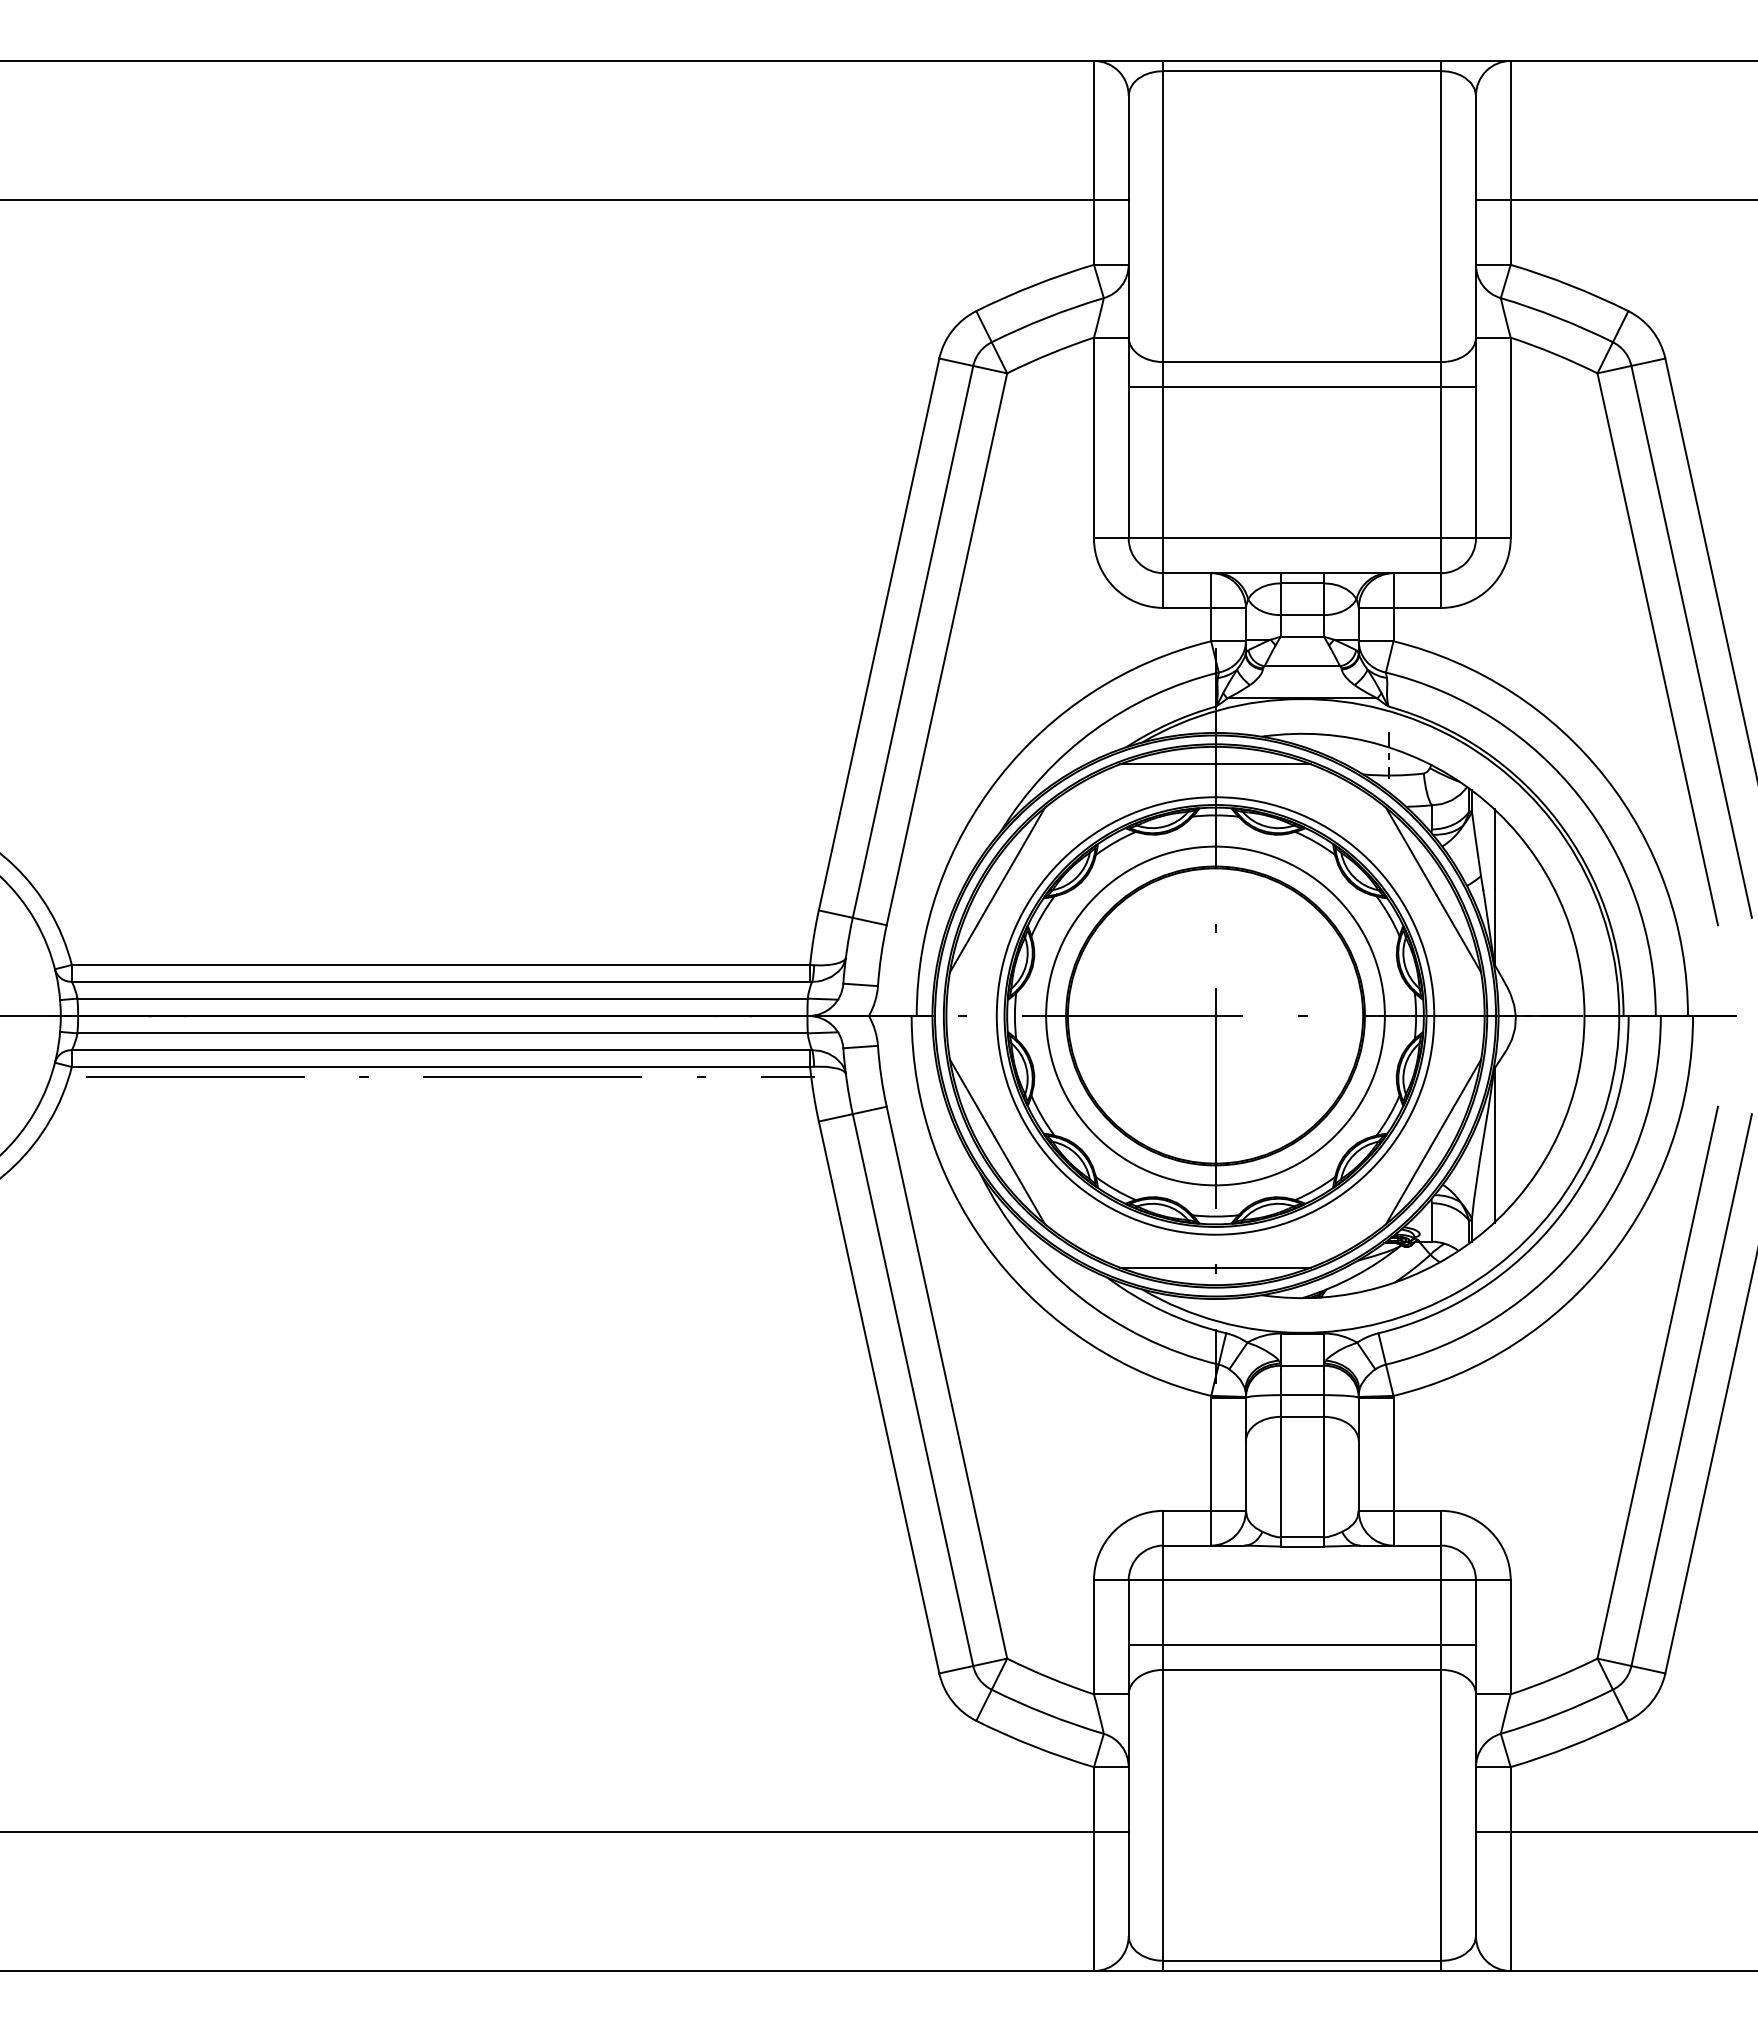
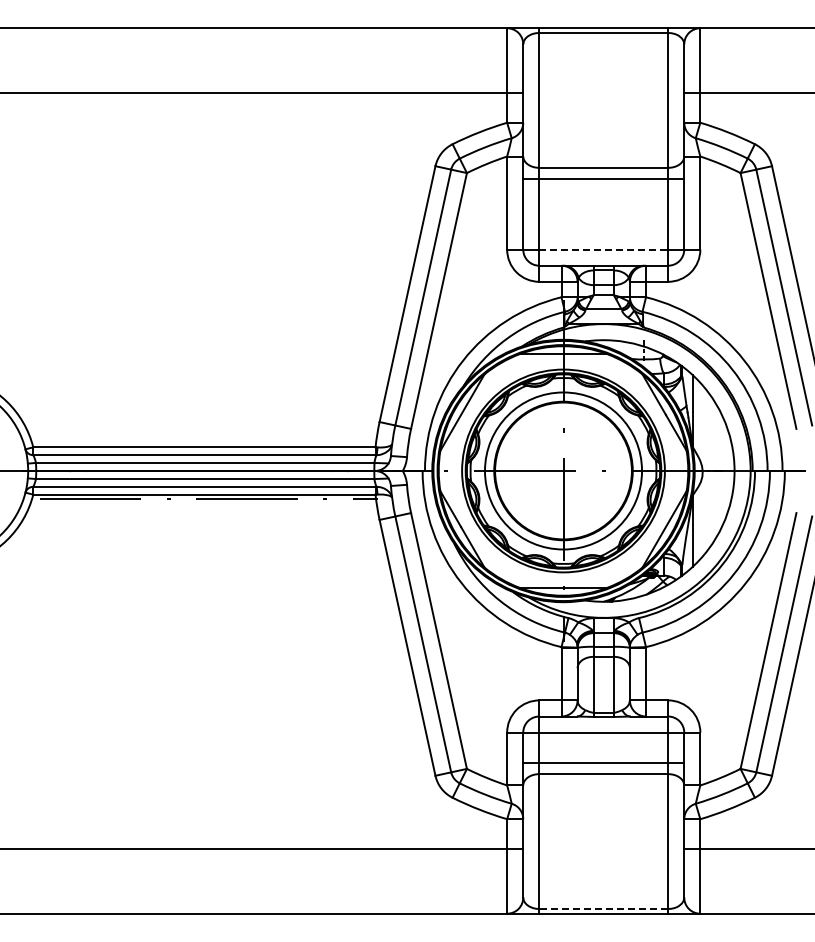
line: (1303, 538) -> (604, 249), solid -> dashed
line: (1301, 1961) -> (603, 909), solid -> dashed

